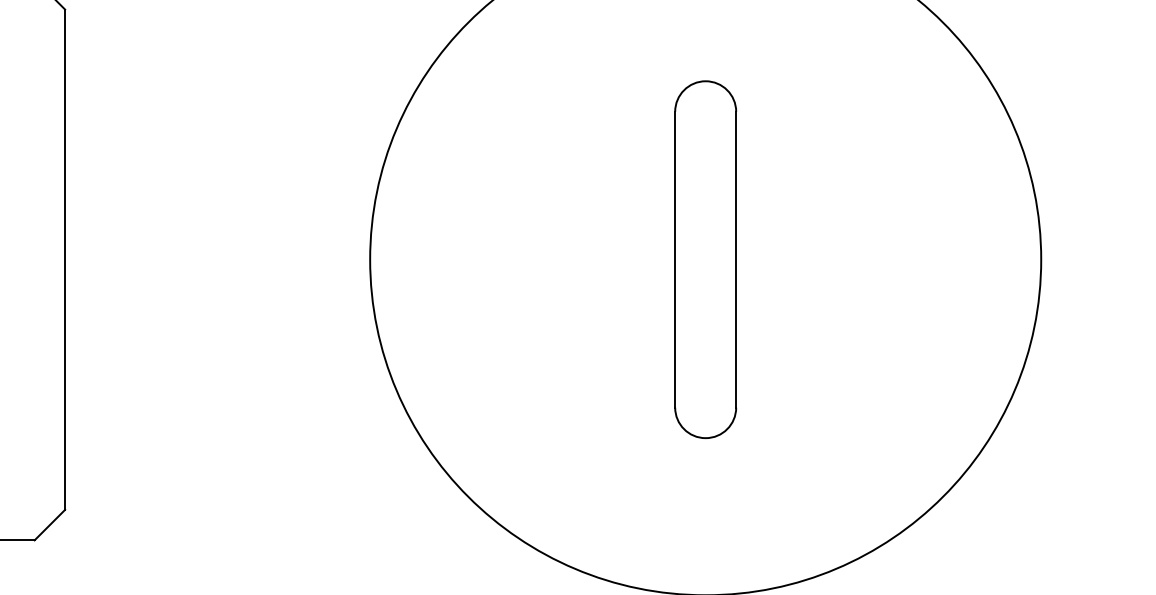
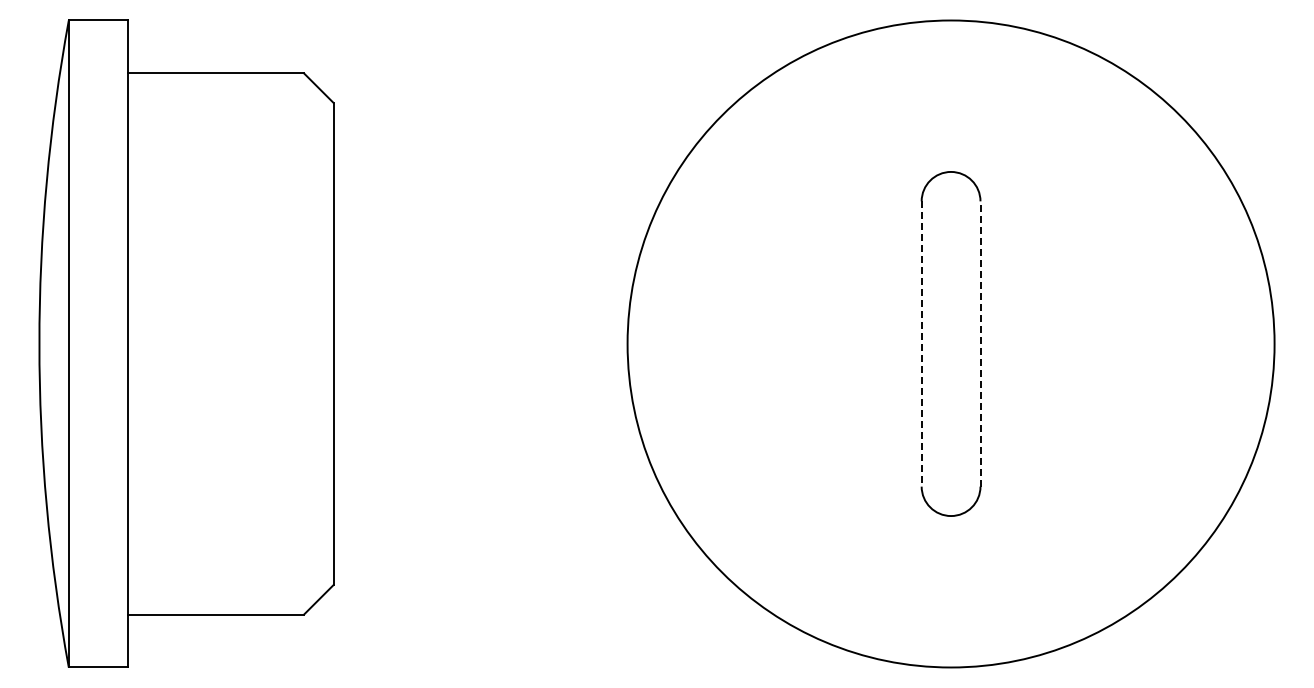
line: (675, 260) -> (921, 344), solid -> dashed
line: (736, 260) -> (980, 344), solid -> dashed

